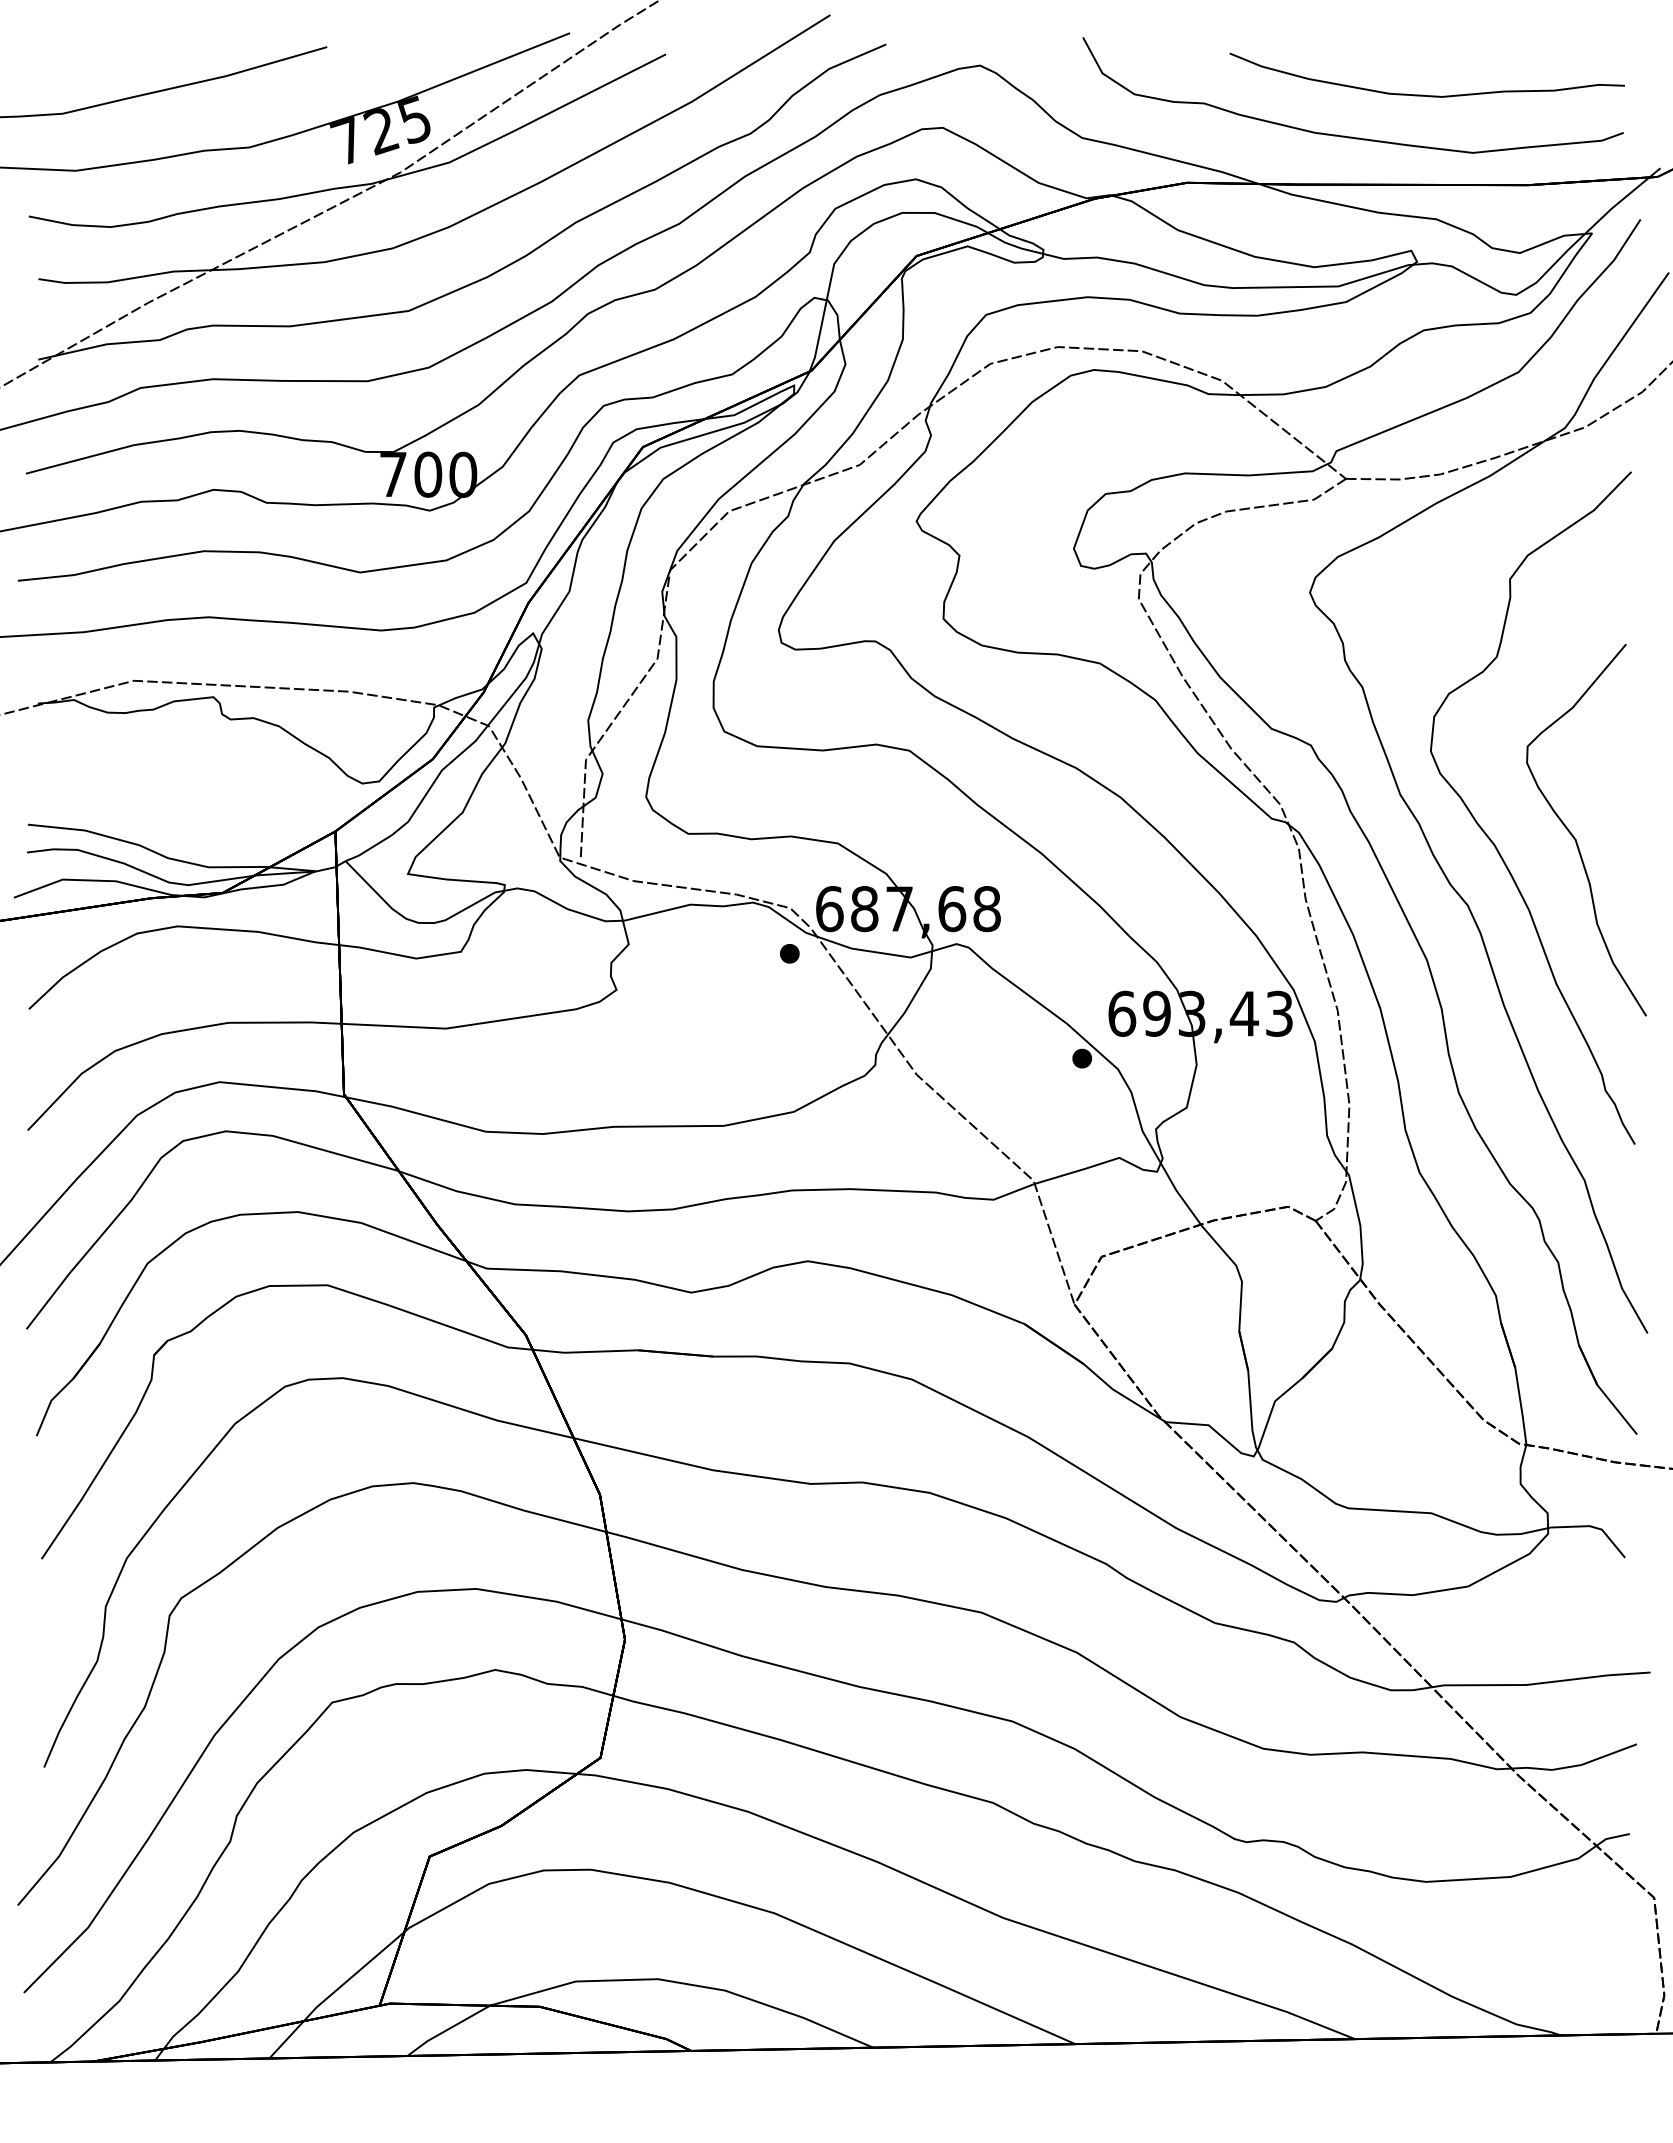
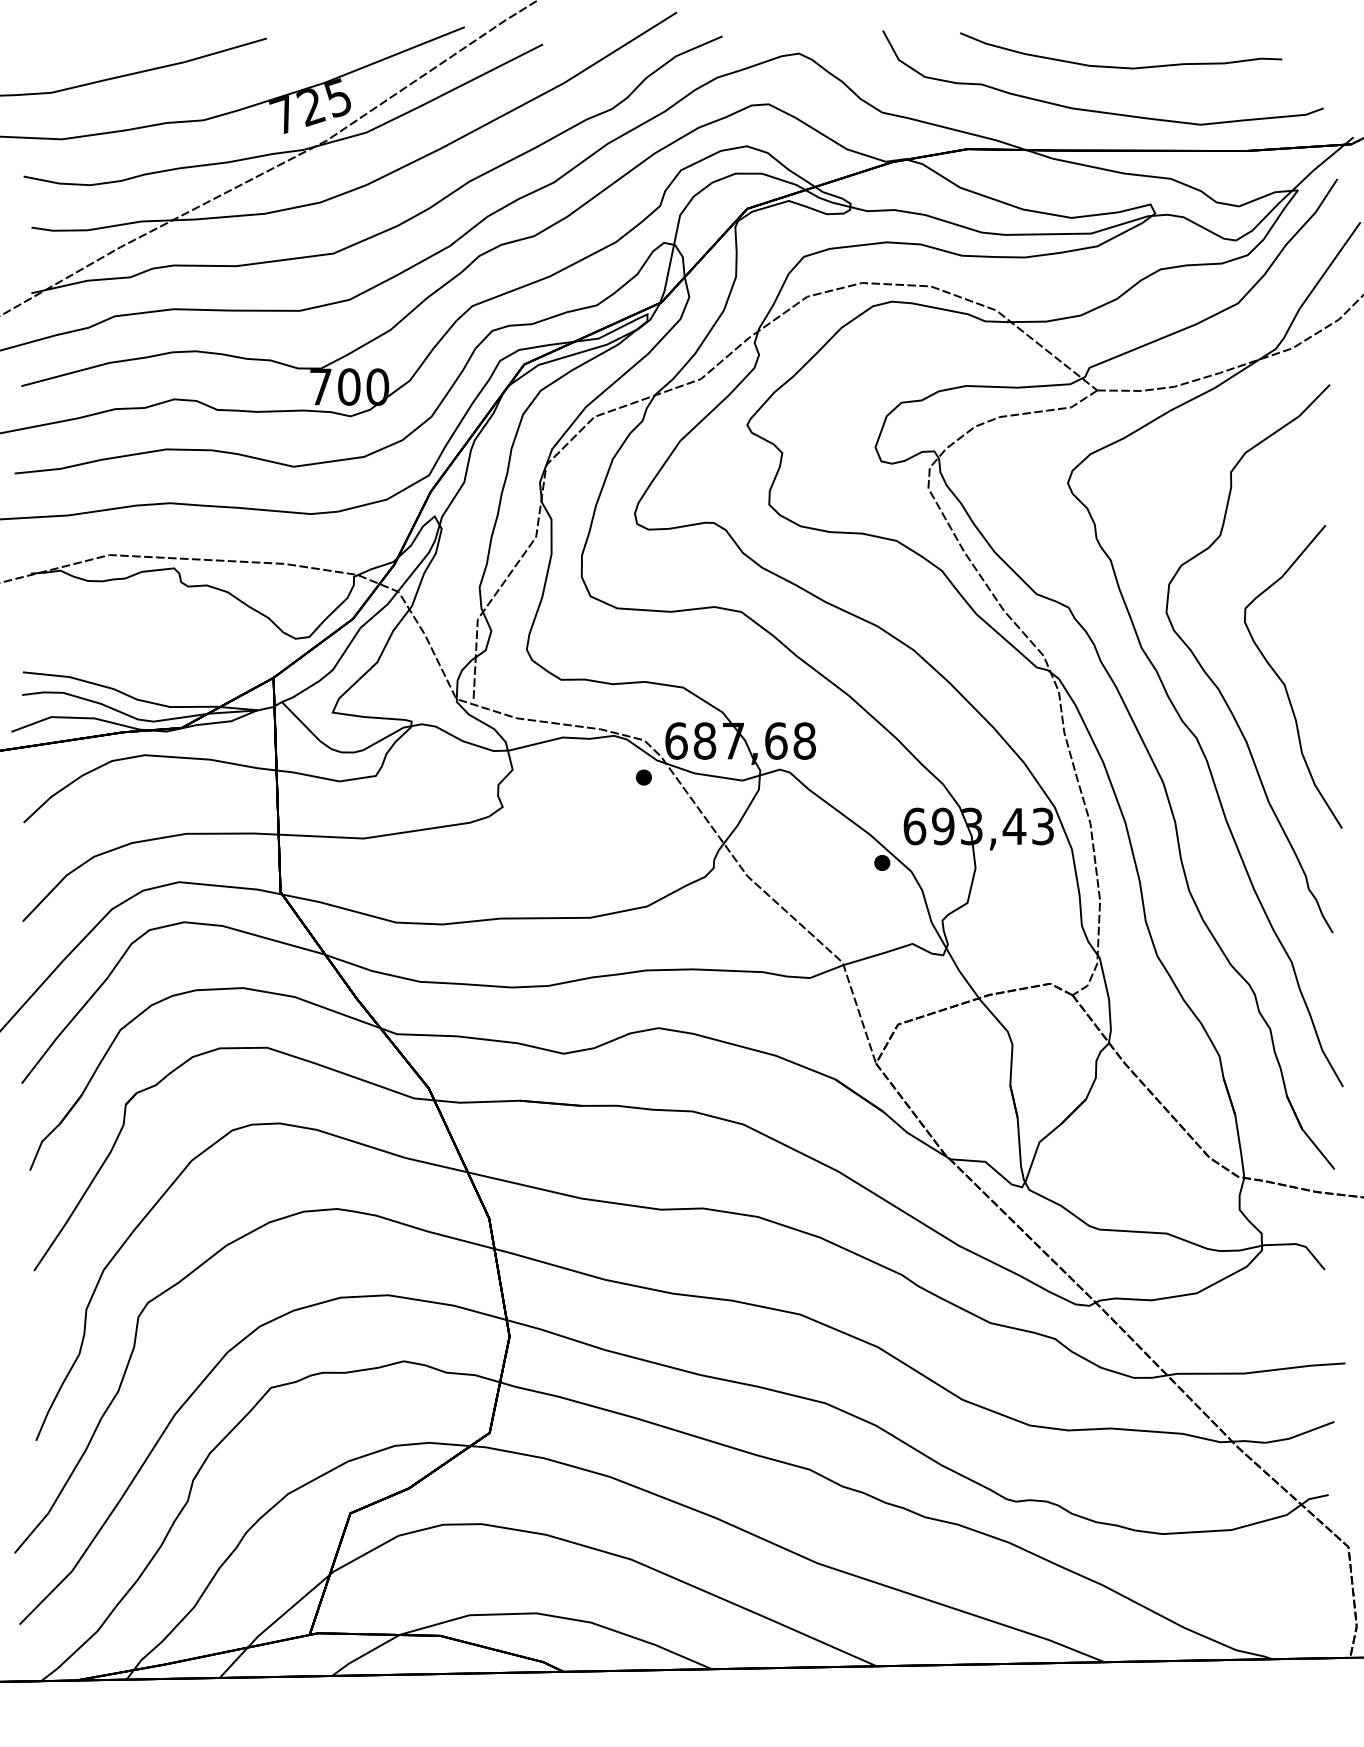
curve: (1423, 94) -> (1118, 66), moved

